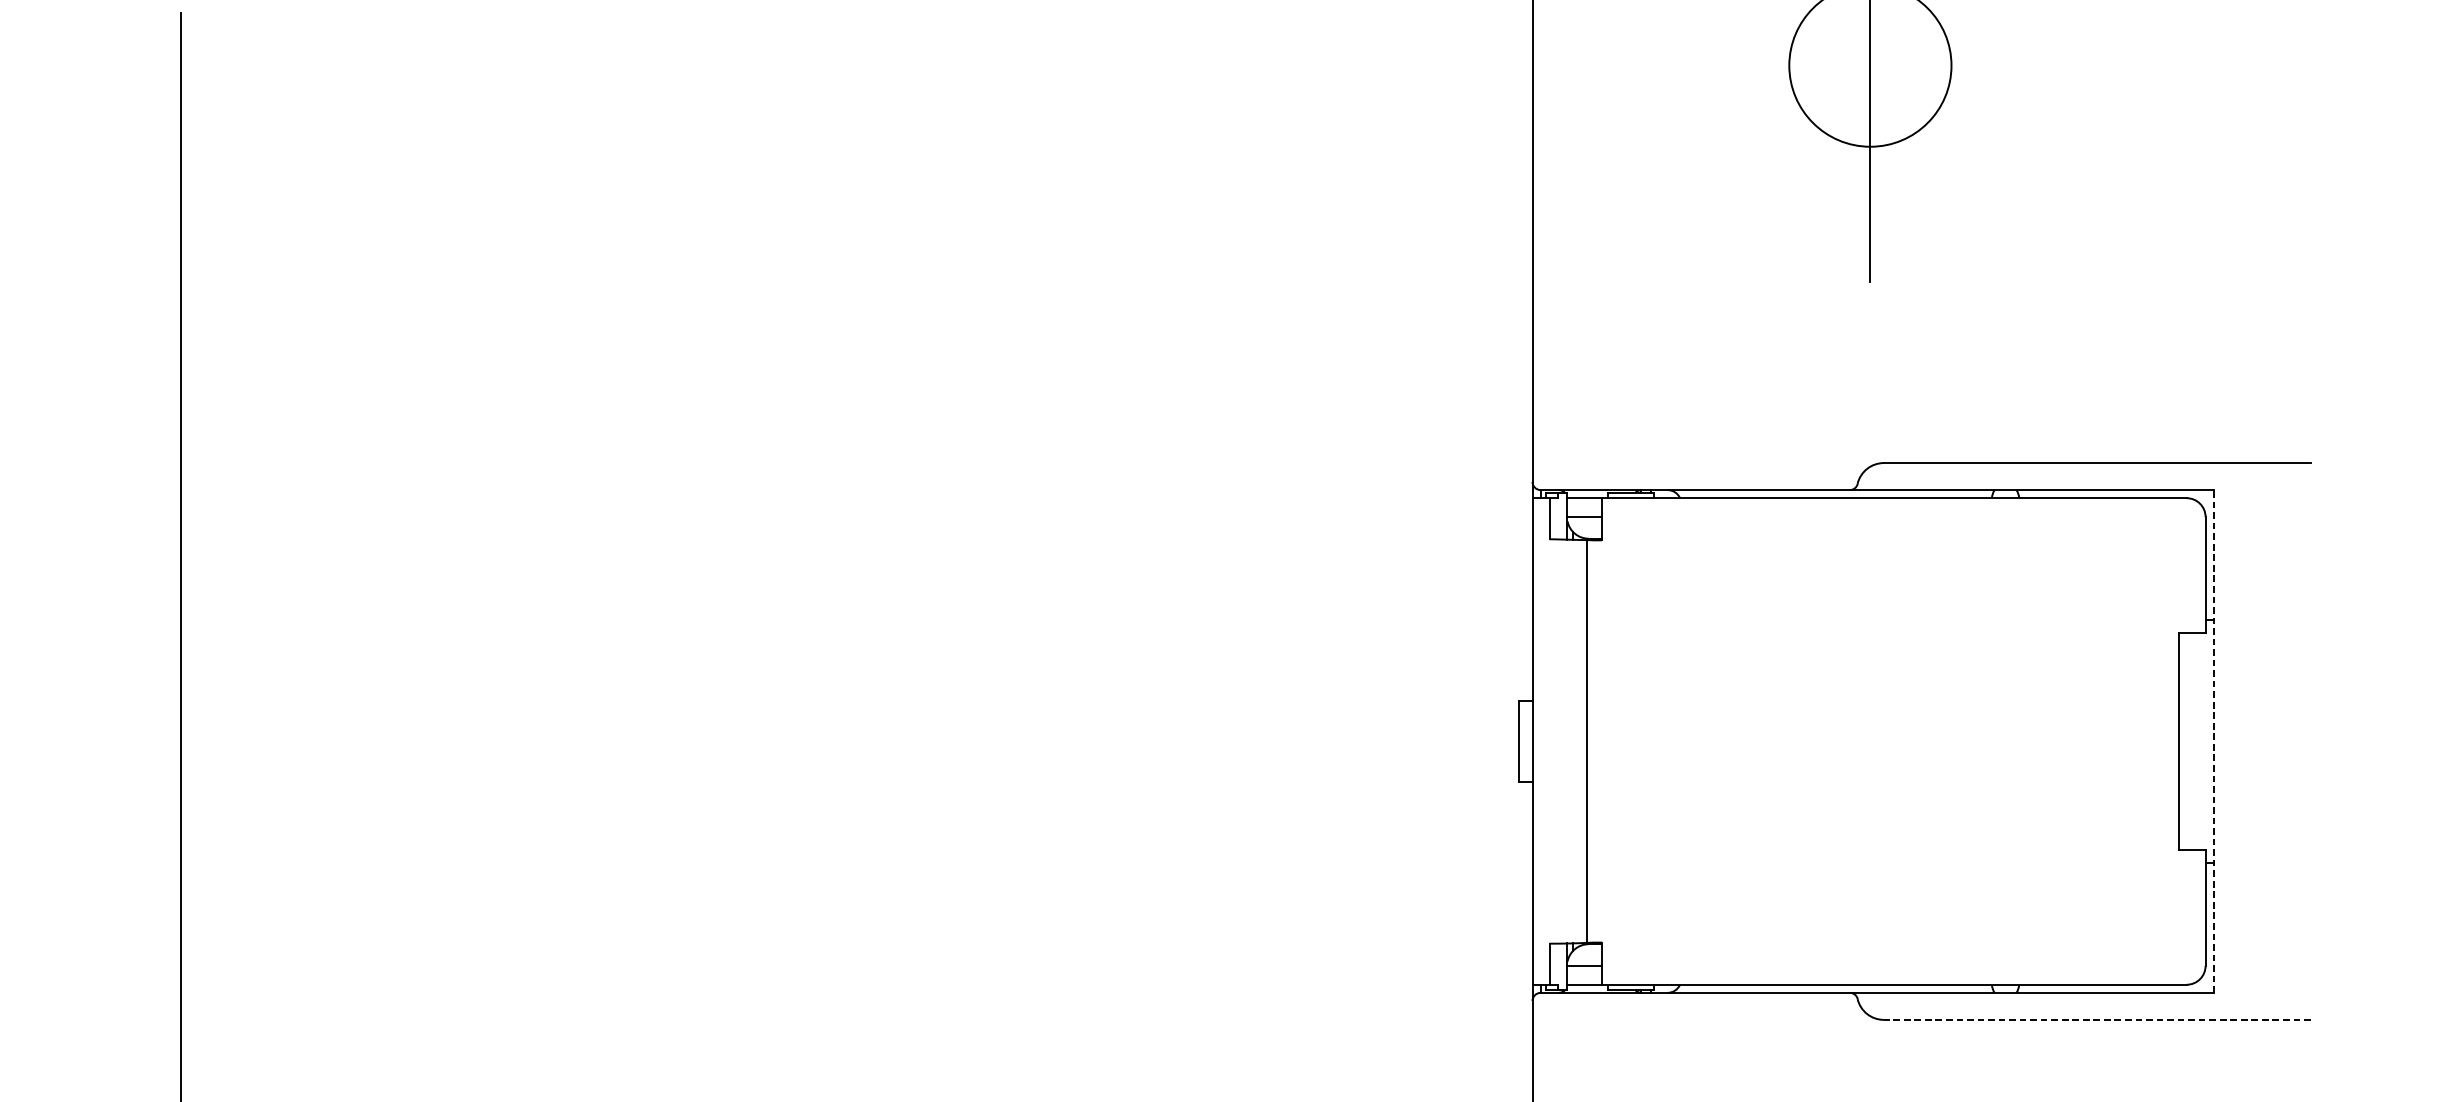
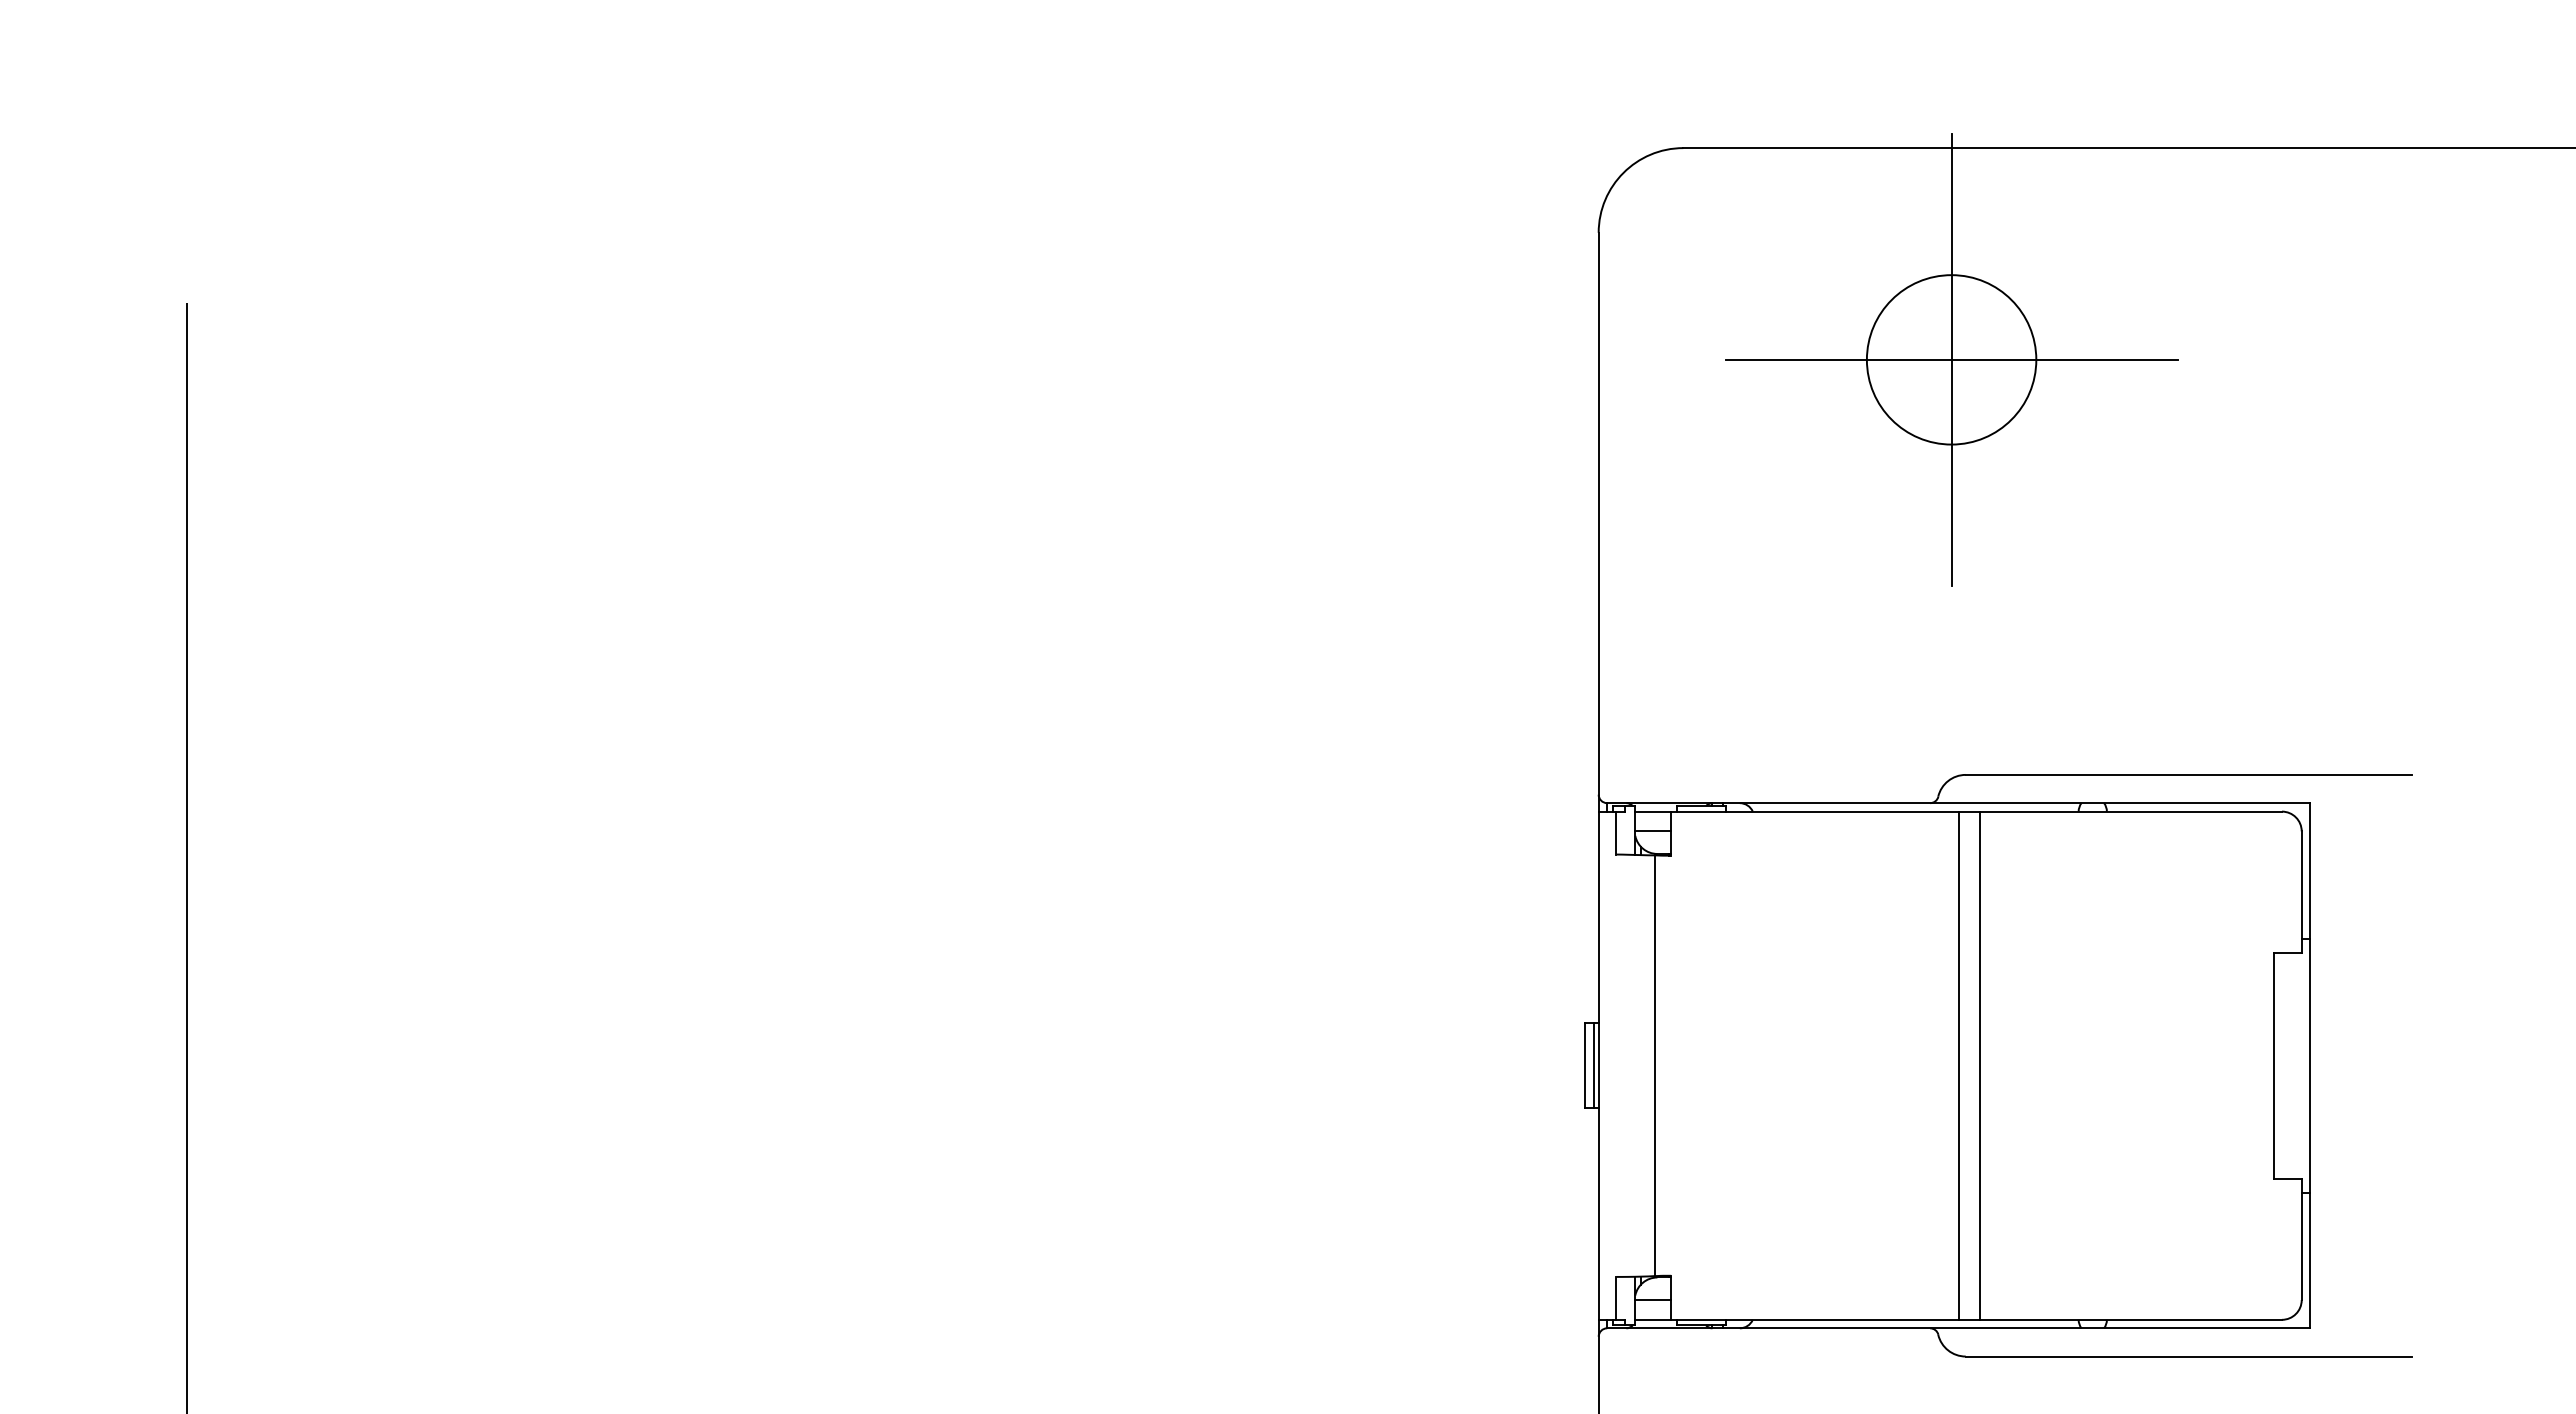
line: (1870, 65) -> (1951, 359), added
line: (1528, 741) -> (1594, 1065), added
line: (1876, 741) -> (1958, 1065), added
line: (1897, 741) -> (1979, 1065), added
line: (2214, 741) -> (2310, 1065), dashed -> solid
line: (2097, 1019) -> (2188, 1356), dashed -> solid

